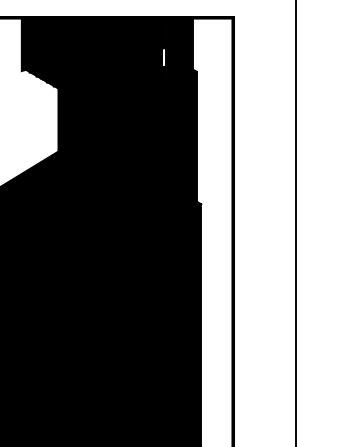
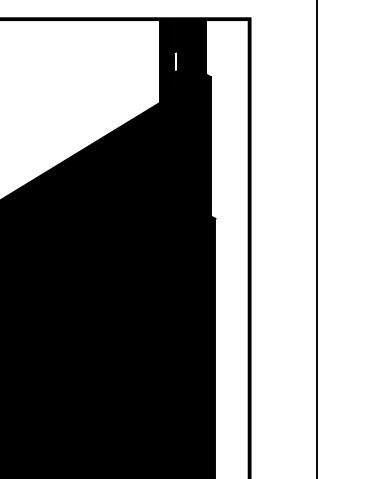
fill: (84, 85) -> (90, 91), removed

